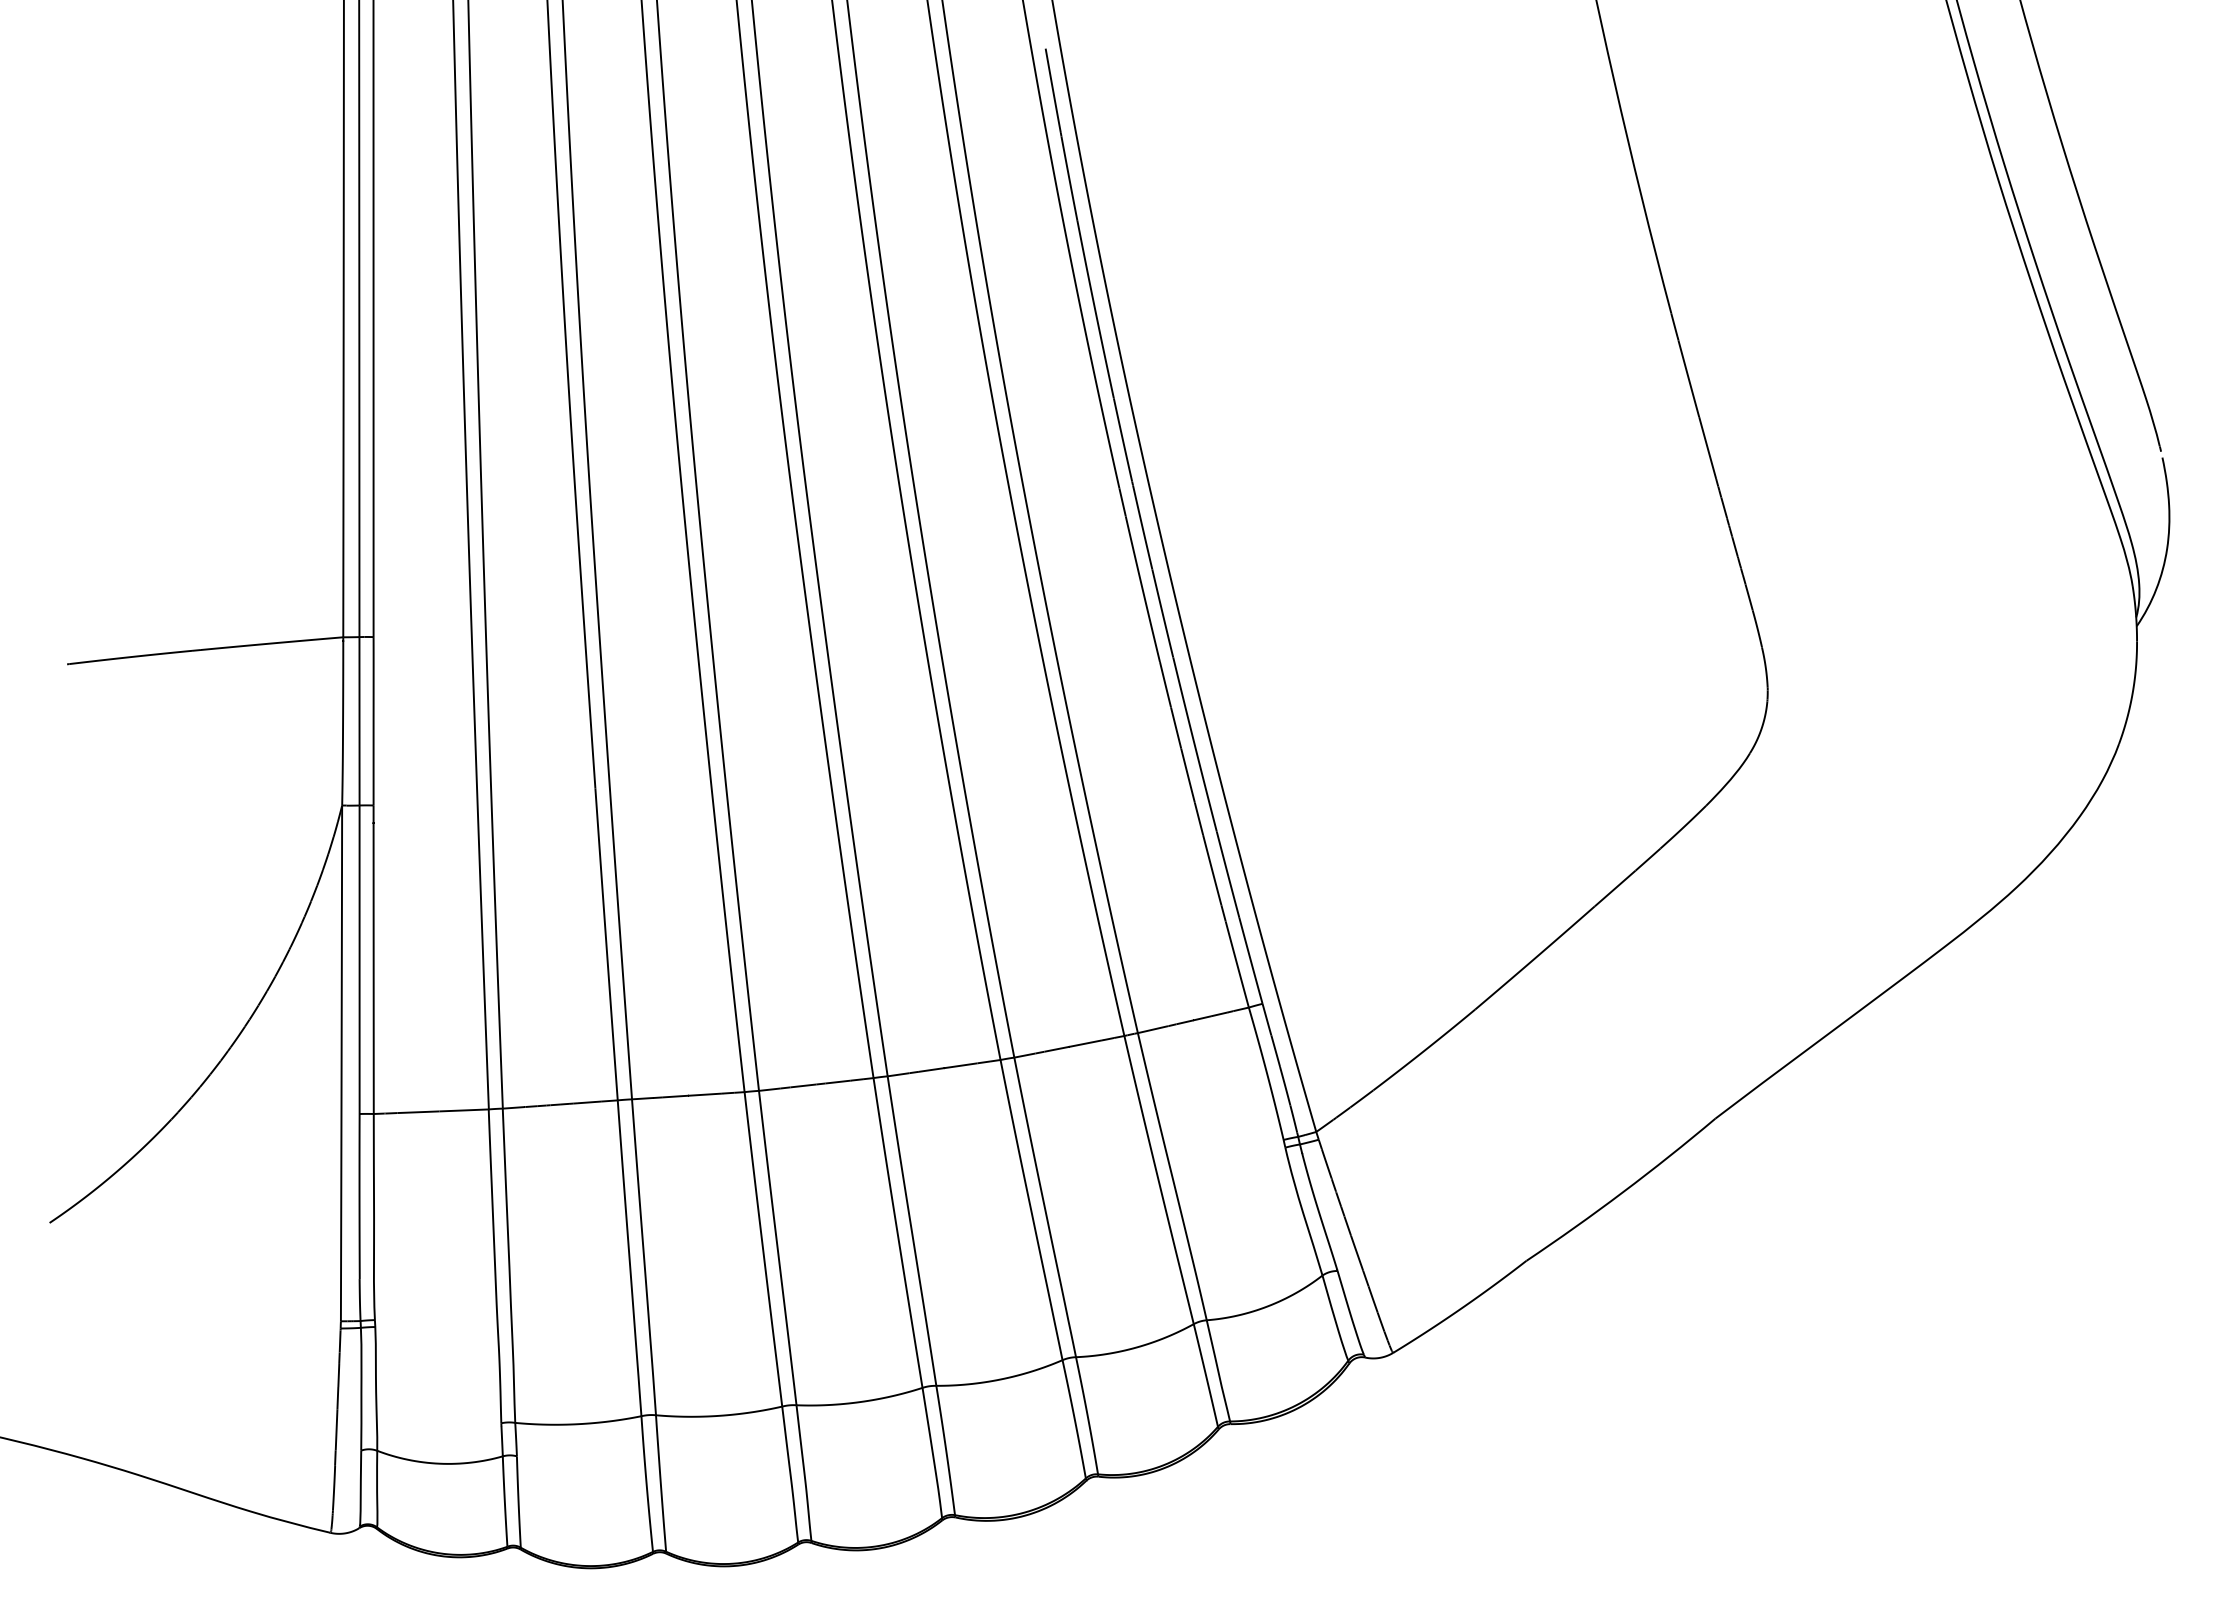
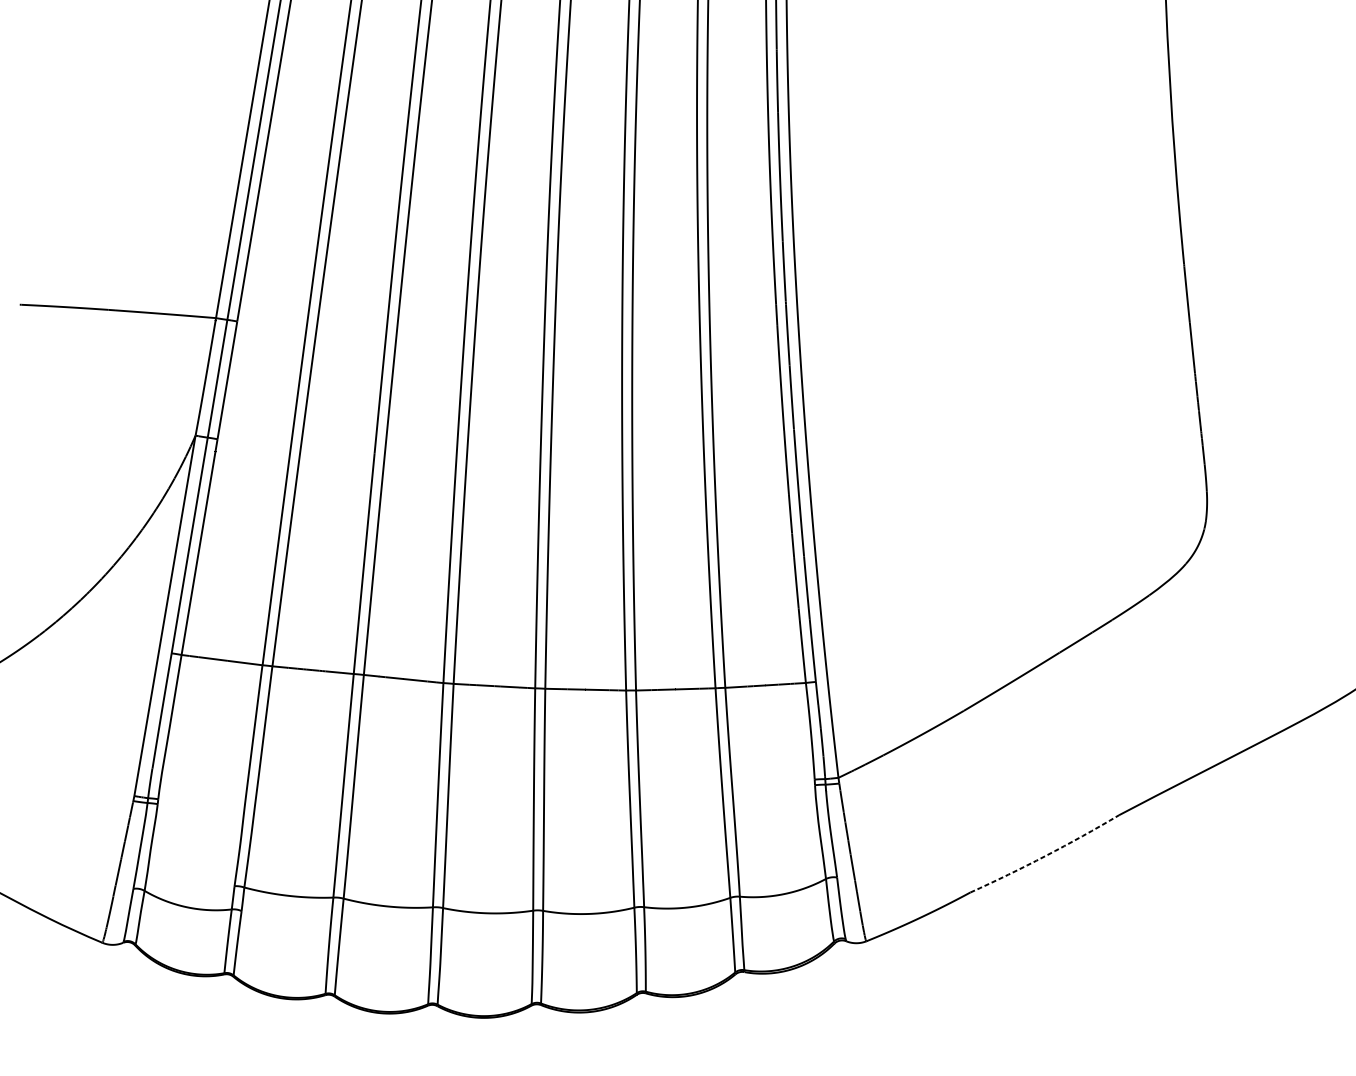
arc: (1622, 1192) -> (1045, 855), solid -> dashed

